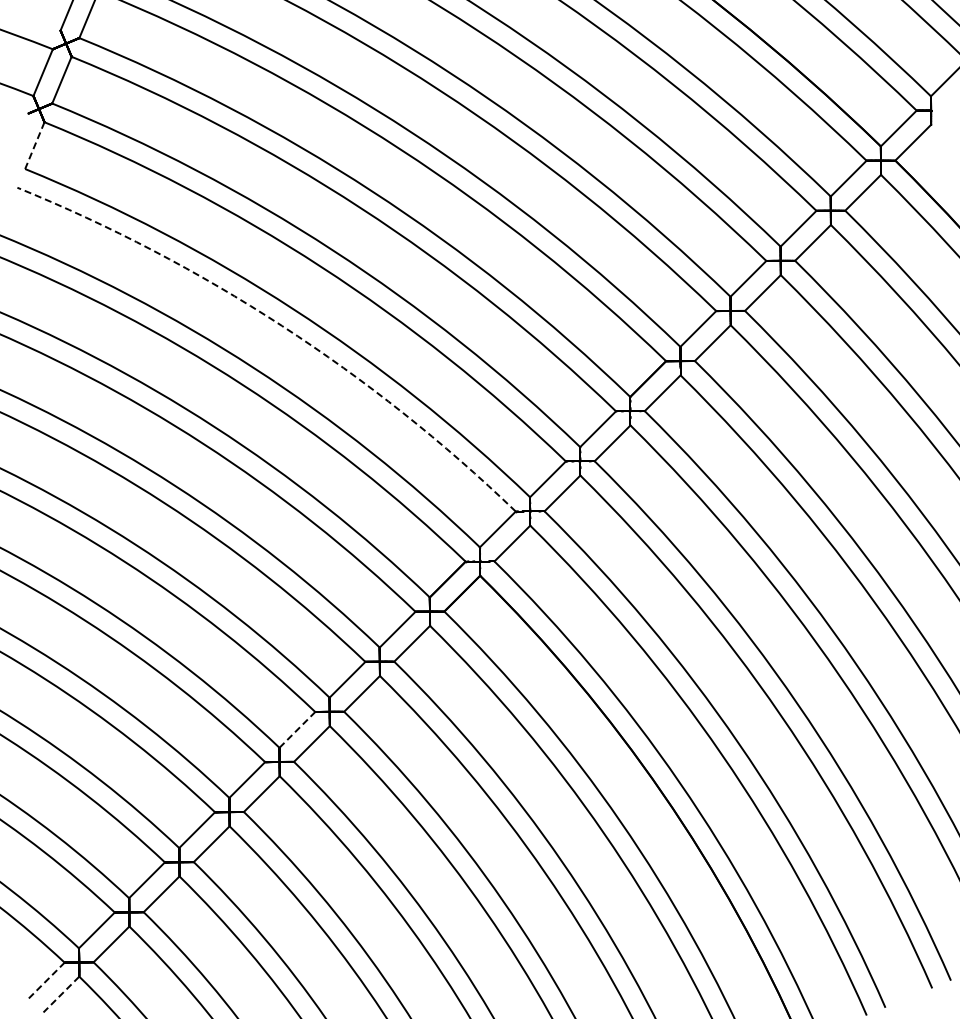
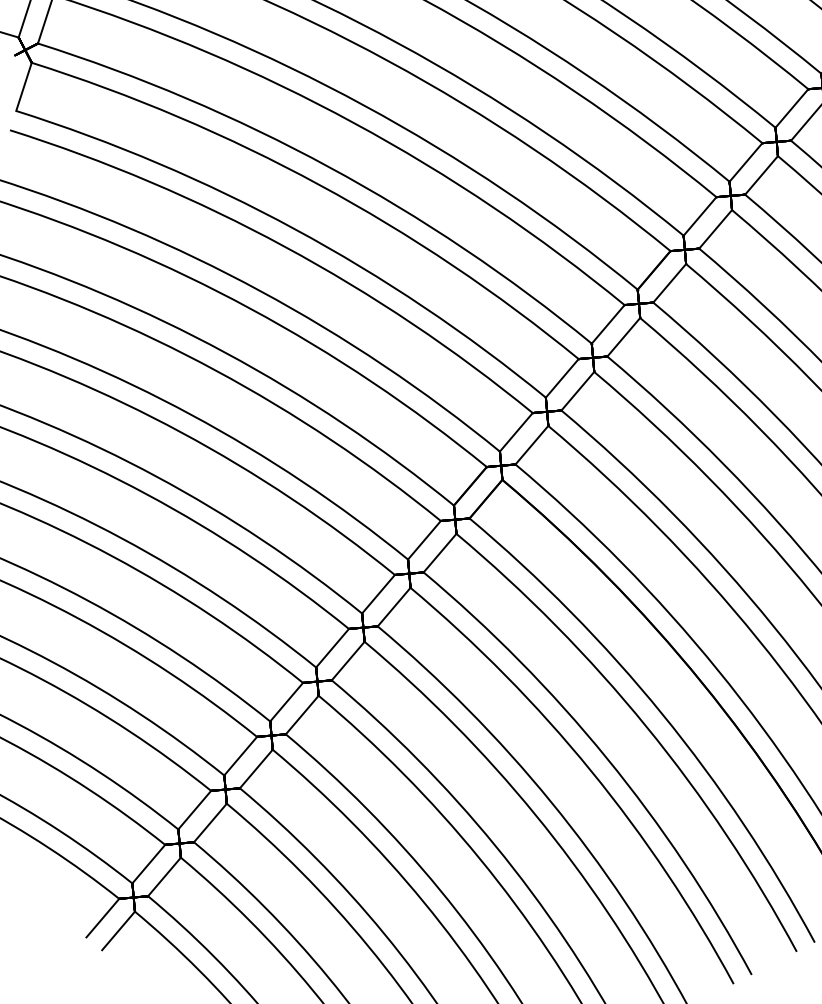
line: (34, 146) -> (23, 87), dashed -> solid
arc: (282, 325) -> (285, 246), dashed -> solid
line: (297, 729) -> (332, 647), dashed -> solid
line: (47, 980) -> (103, 918), dashed -> solid
line: (61, 994) -> (118, 930), dashed -> solid

